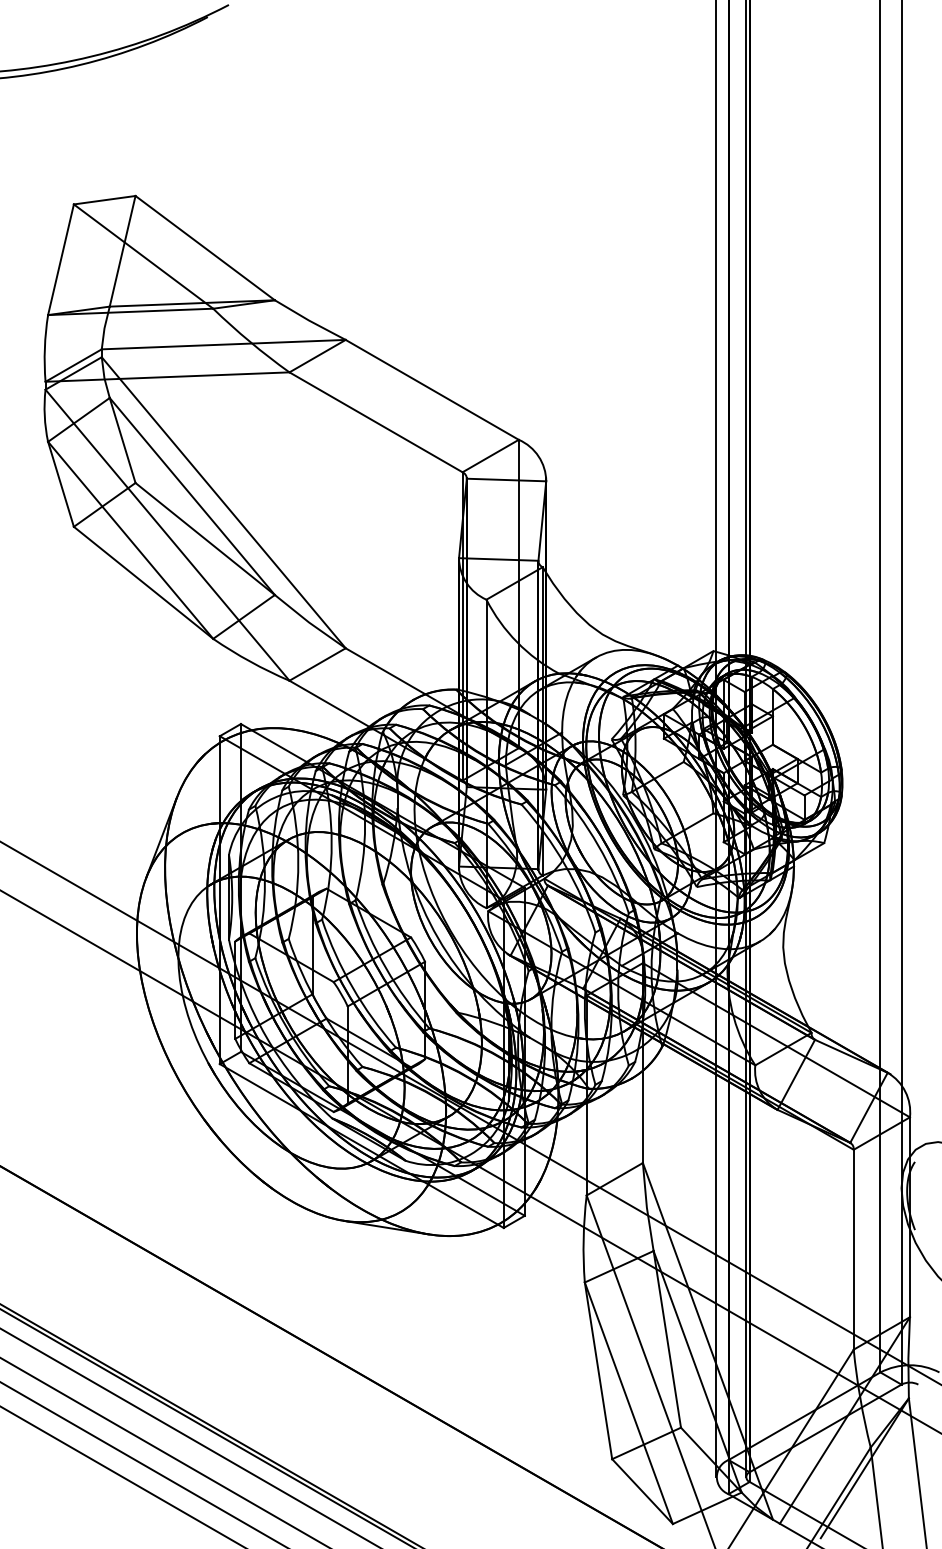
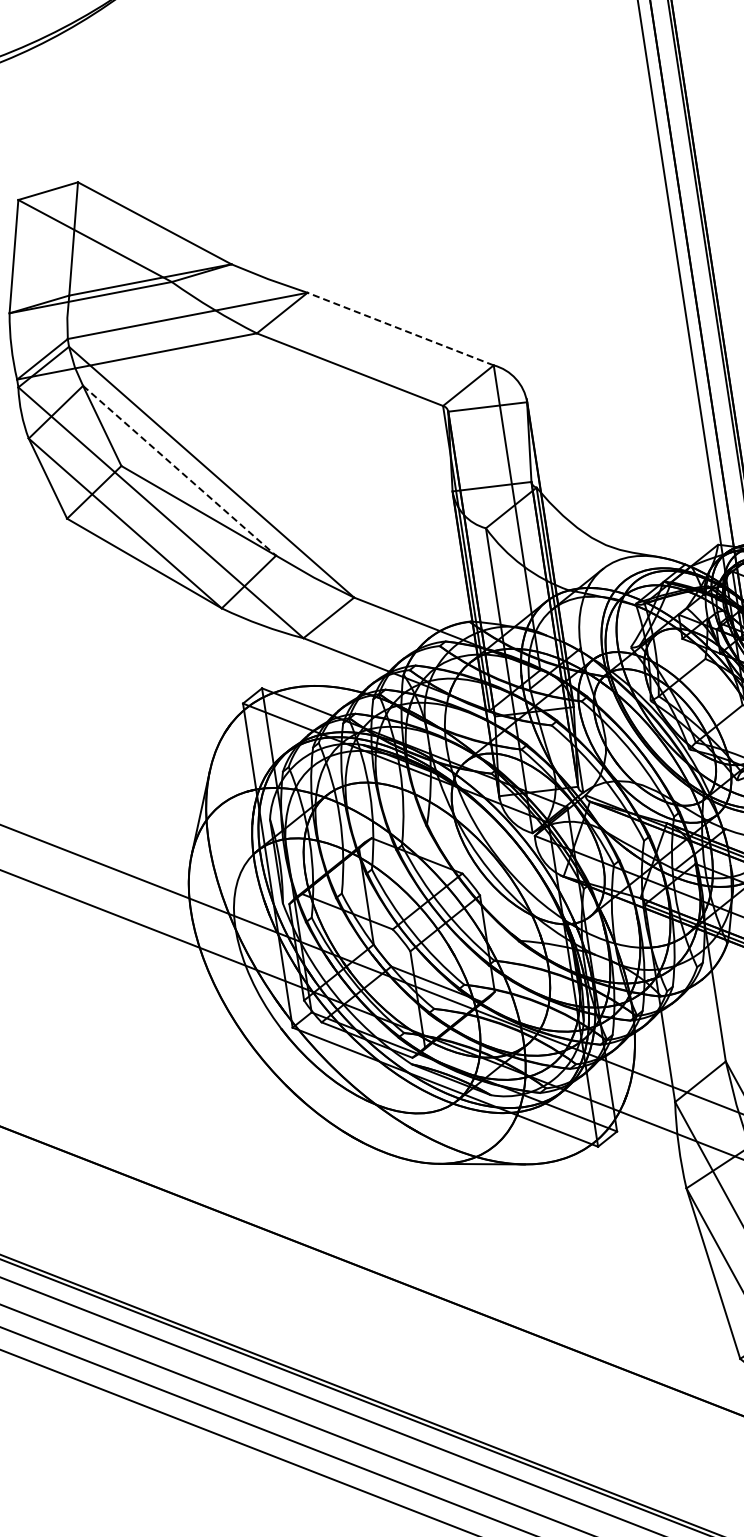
line: (432, 389) -> (400, 328), solid -> dashed
line: (192, 496) -> (179, 470), solid -> dashed

